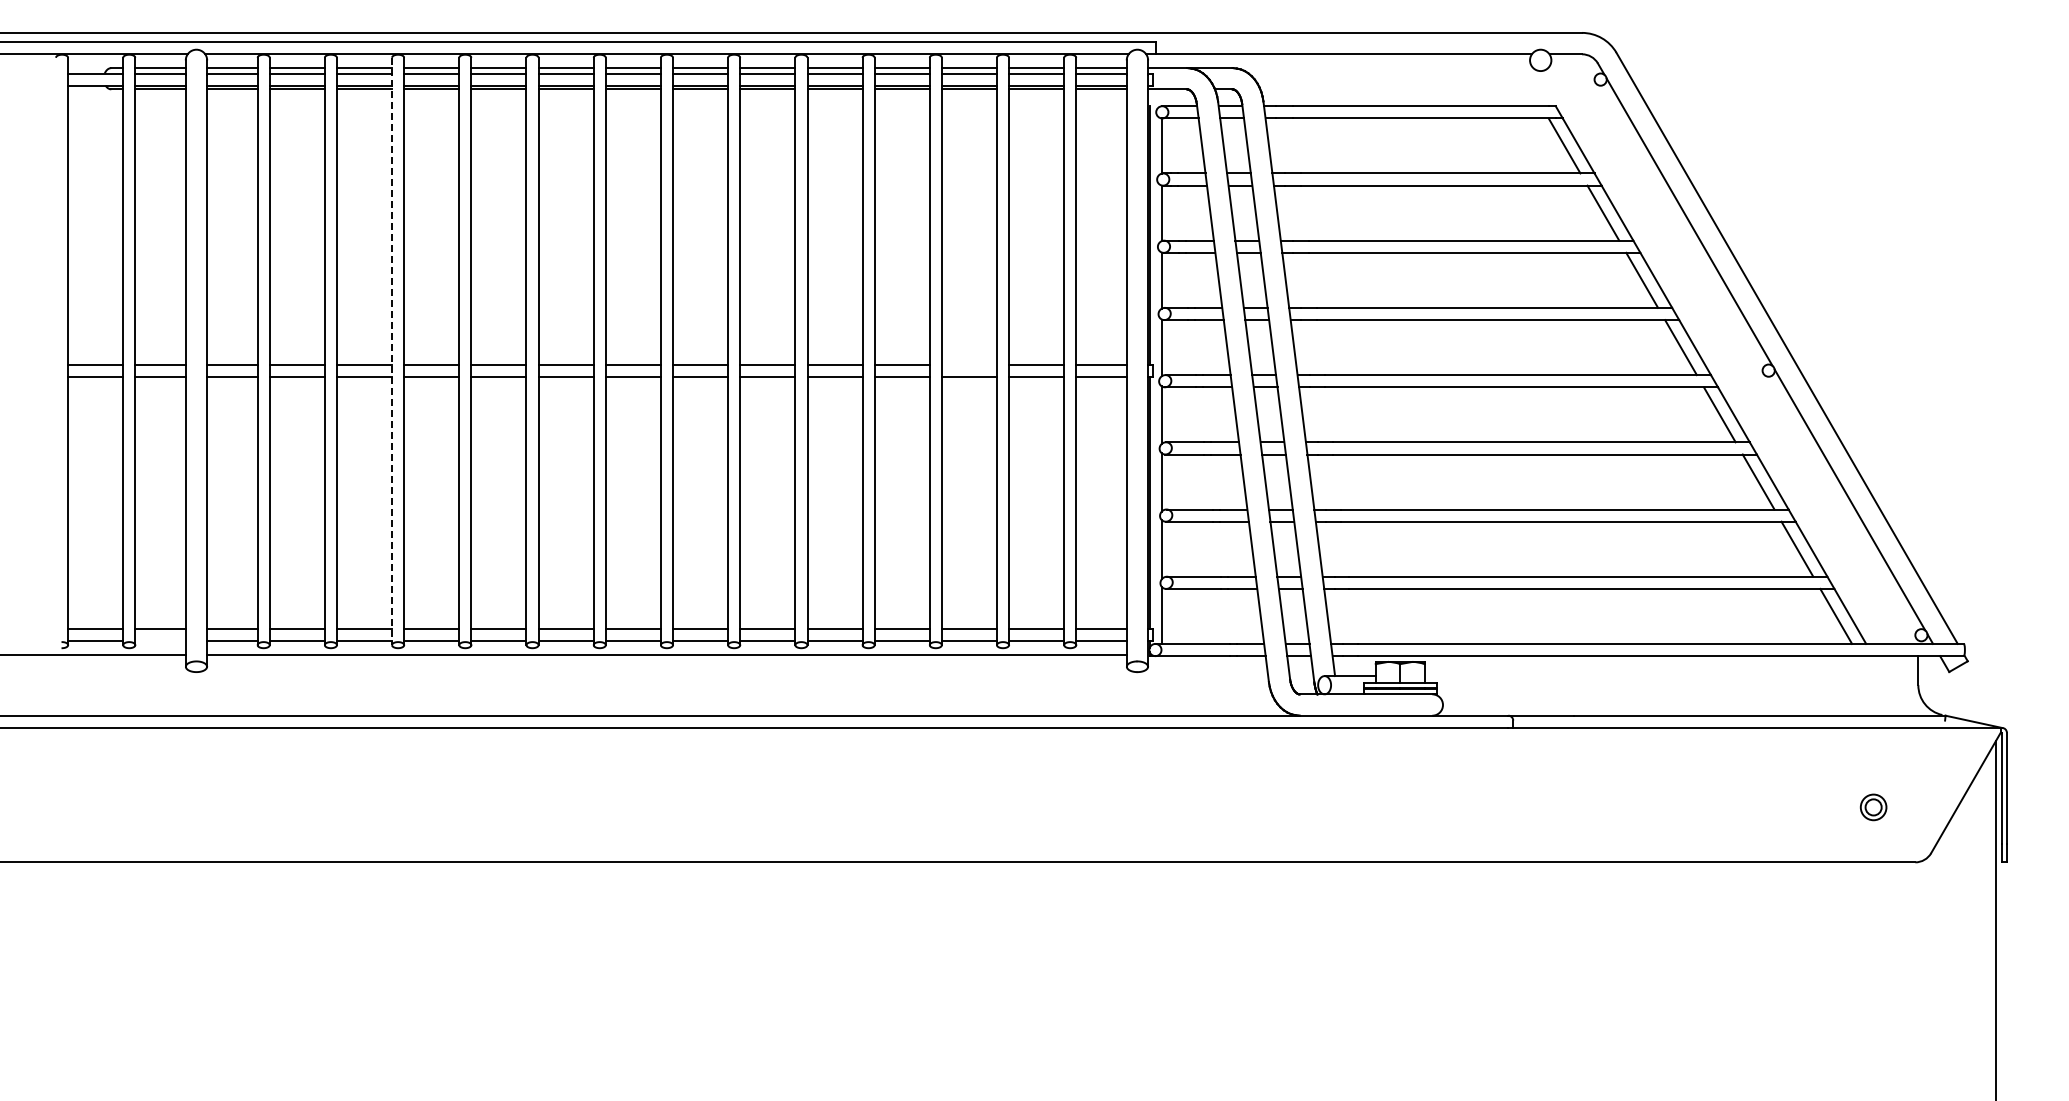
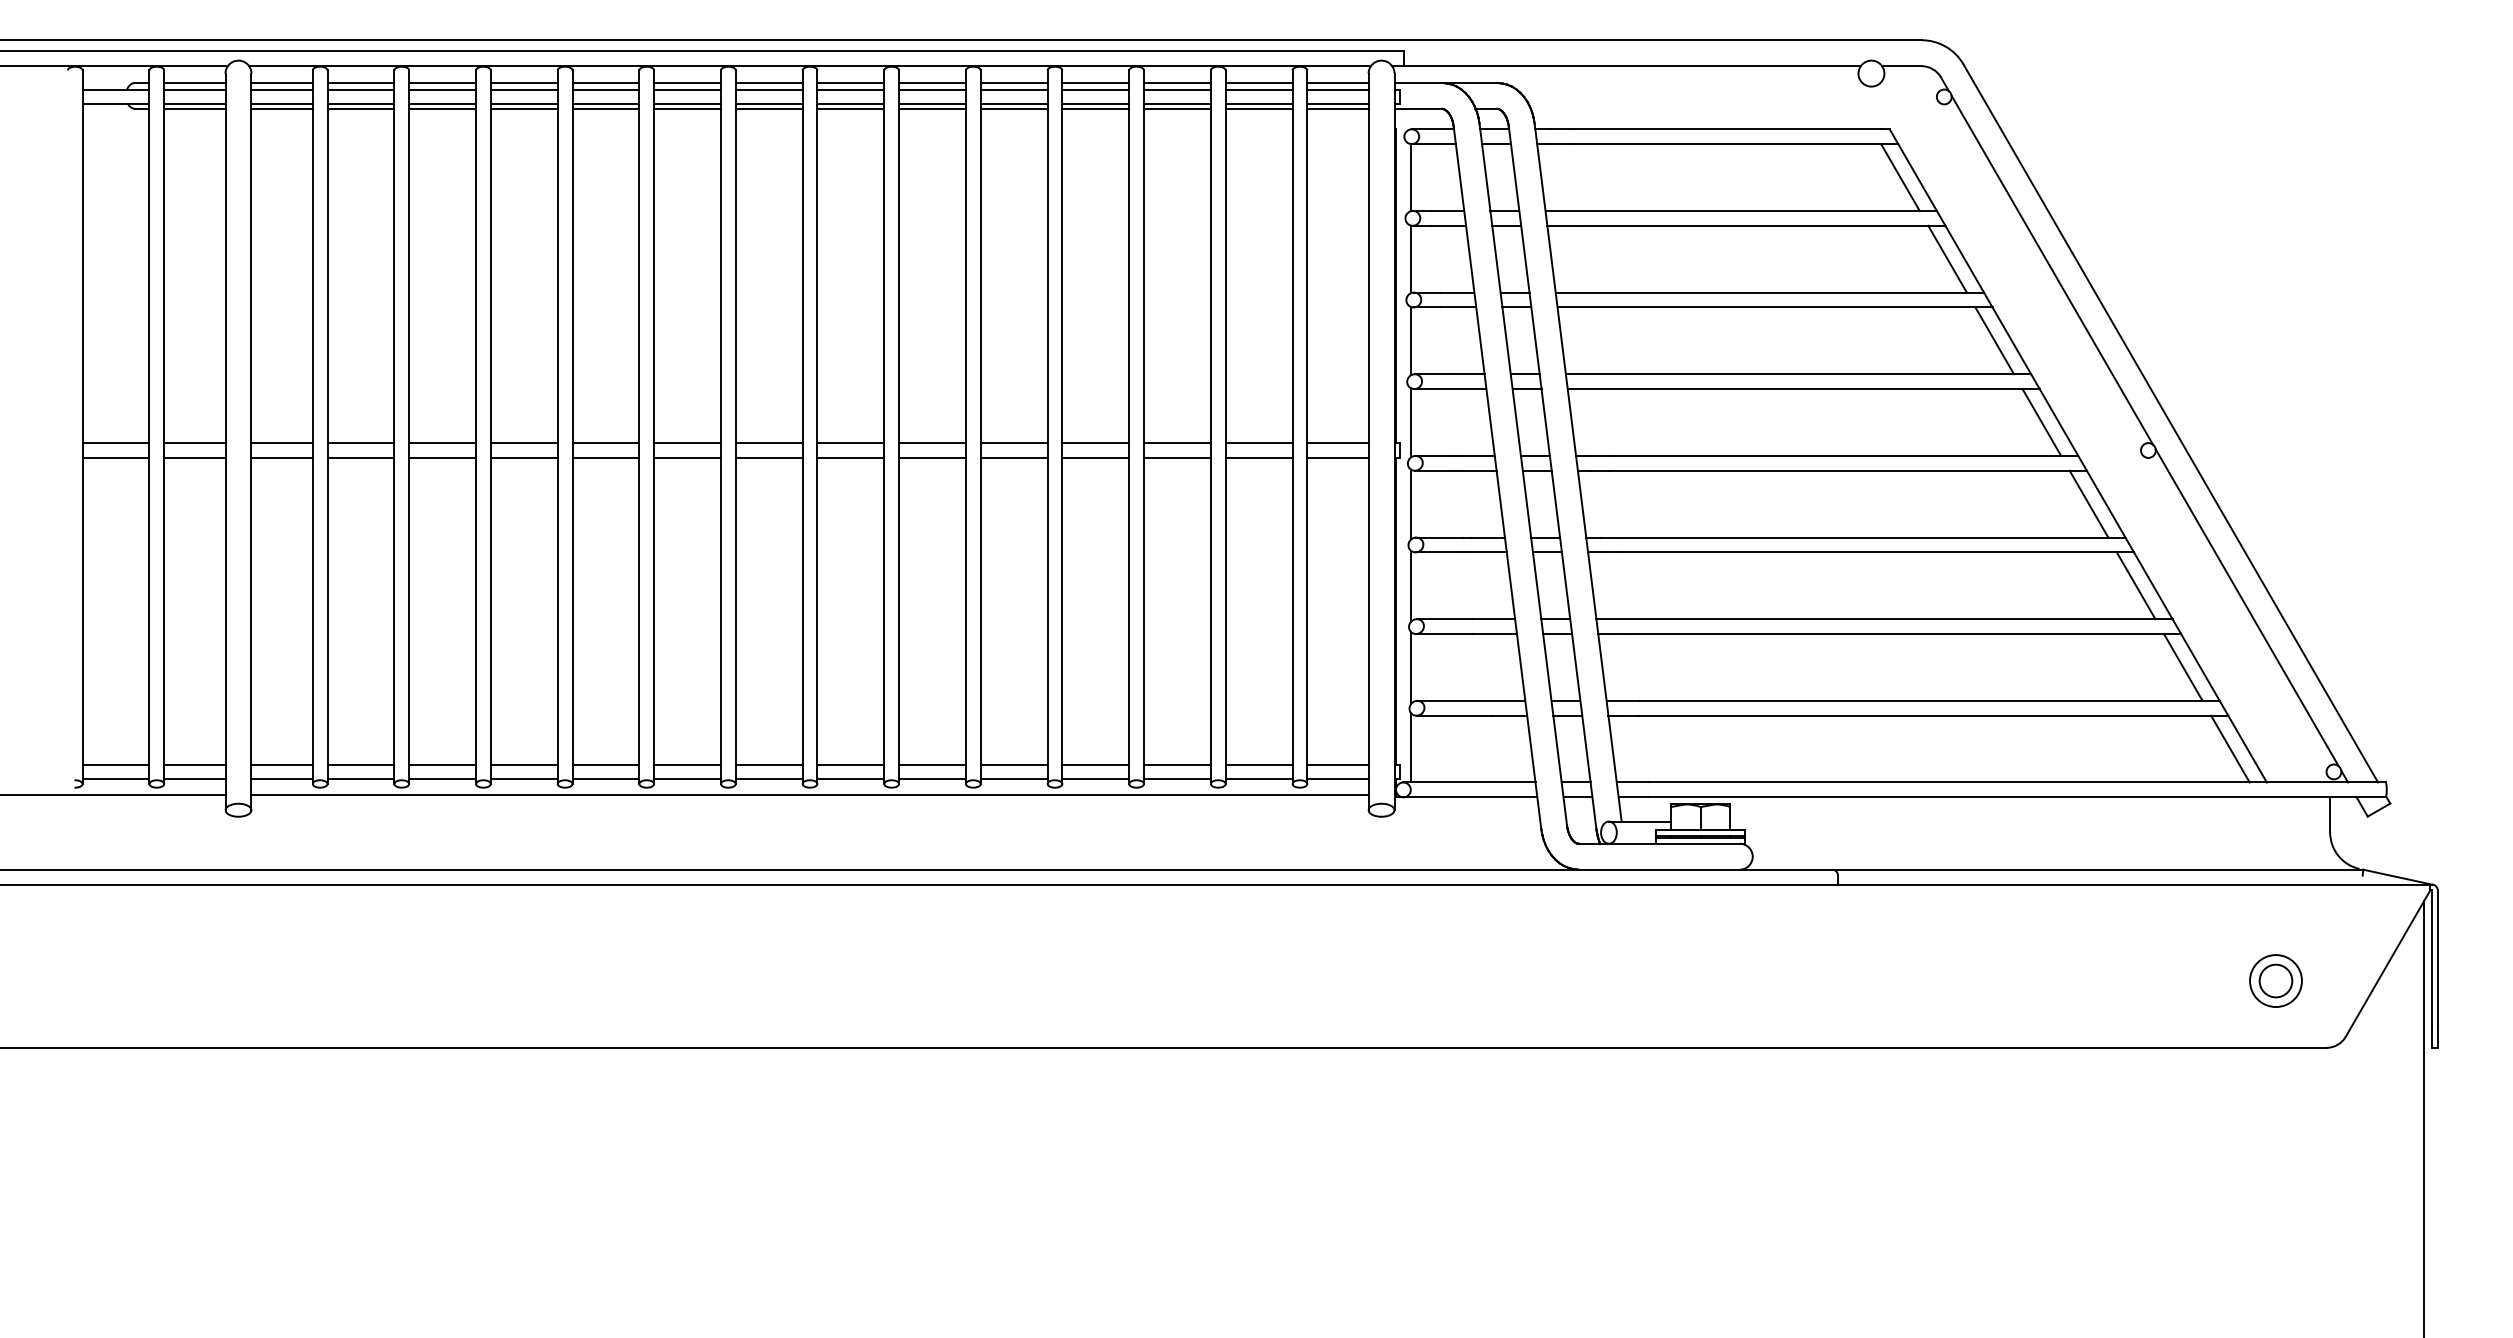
line: (392, 351) -> (476, 427), dashed -> solid
line: (968, 364) -> (1176, 443), added
line: (160, 641) -> (194, 779), added
part: (1873, 807) -> (2275, 981), size x1.67

